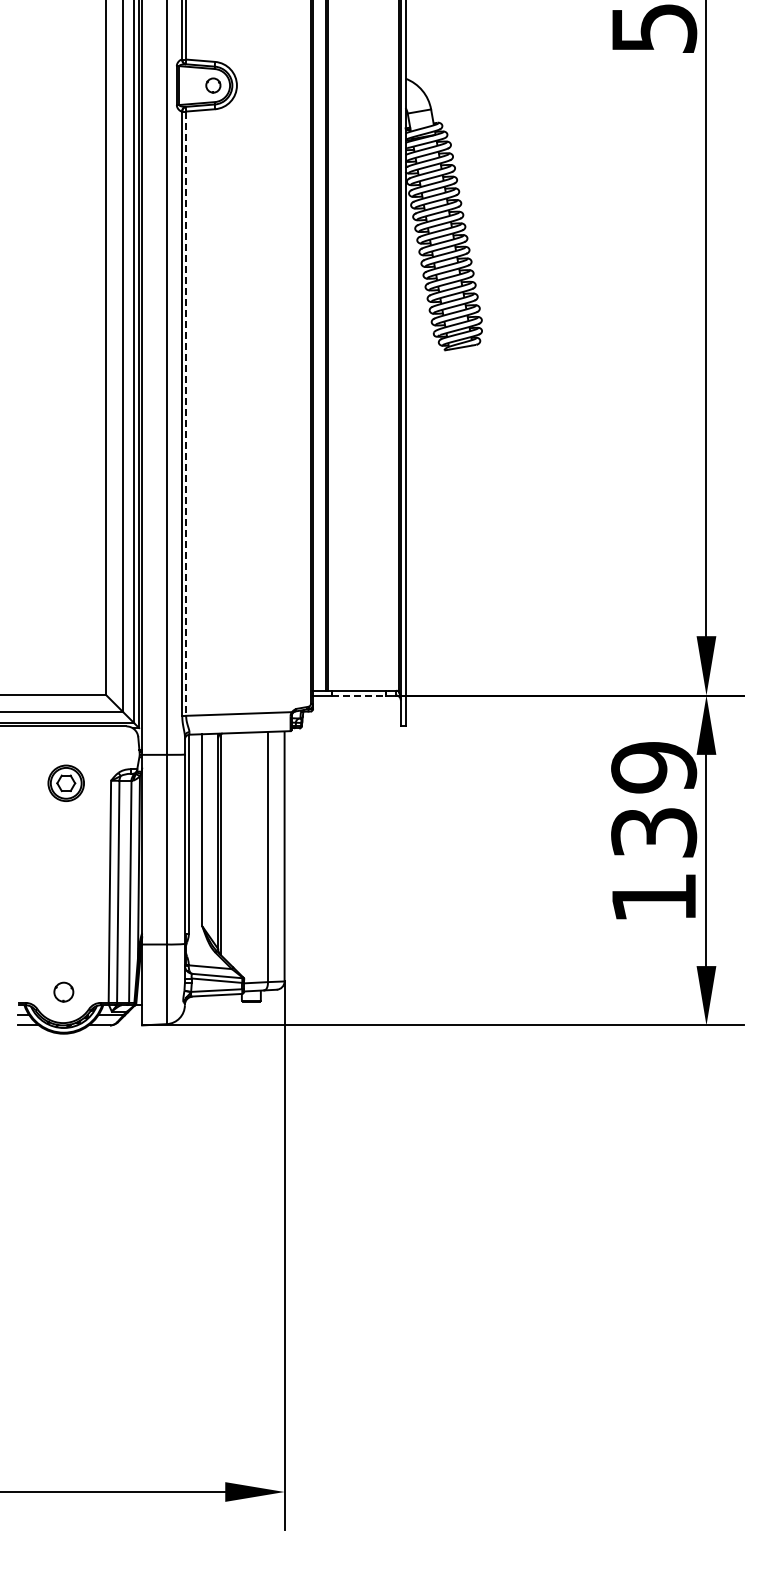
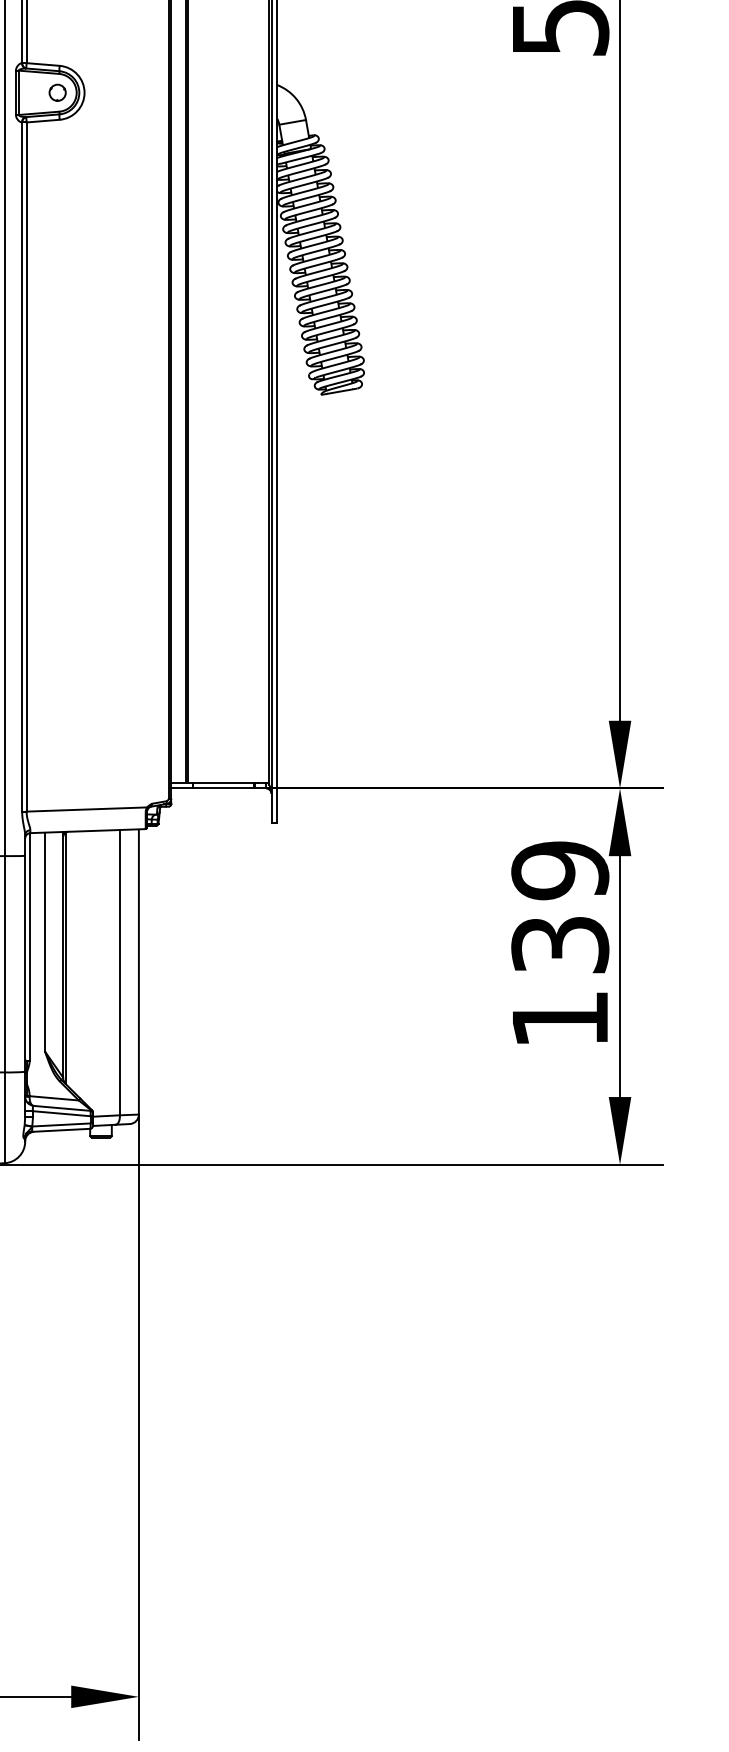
line: (186, 414) -> (27, 467), dashed -> solid
line: (359, 695) -> (224, 788), dashed -> solid

